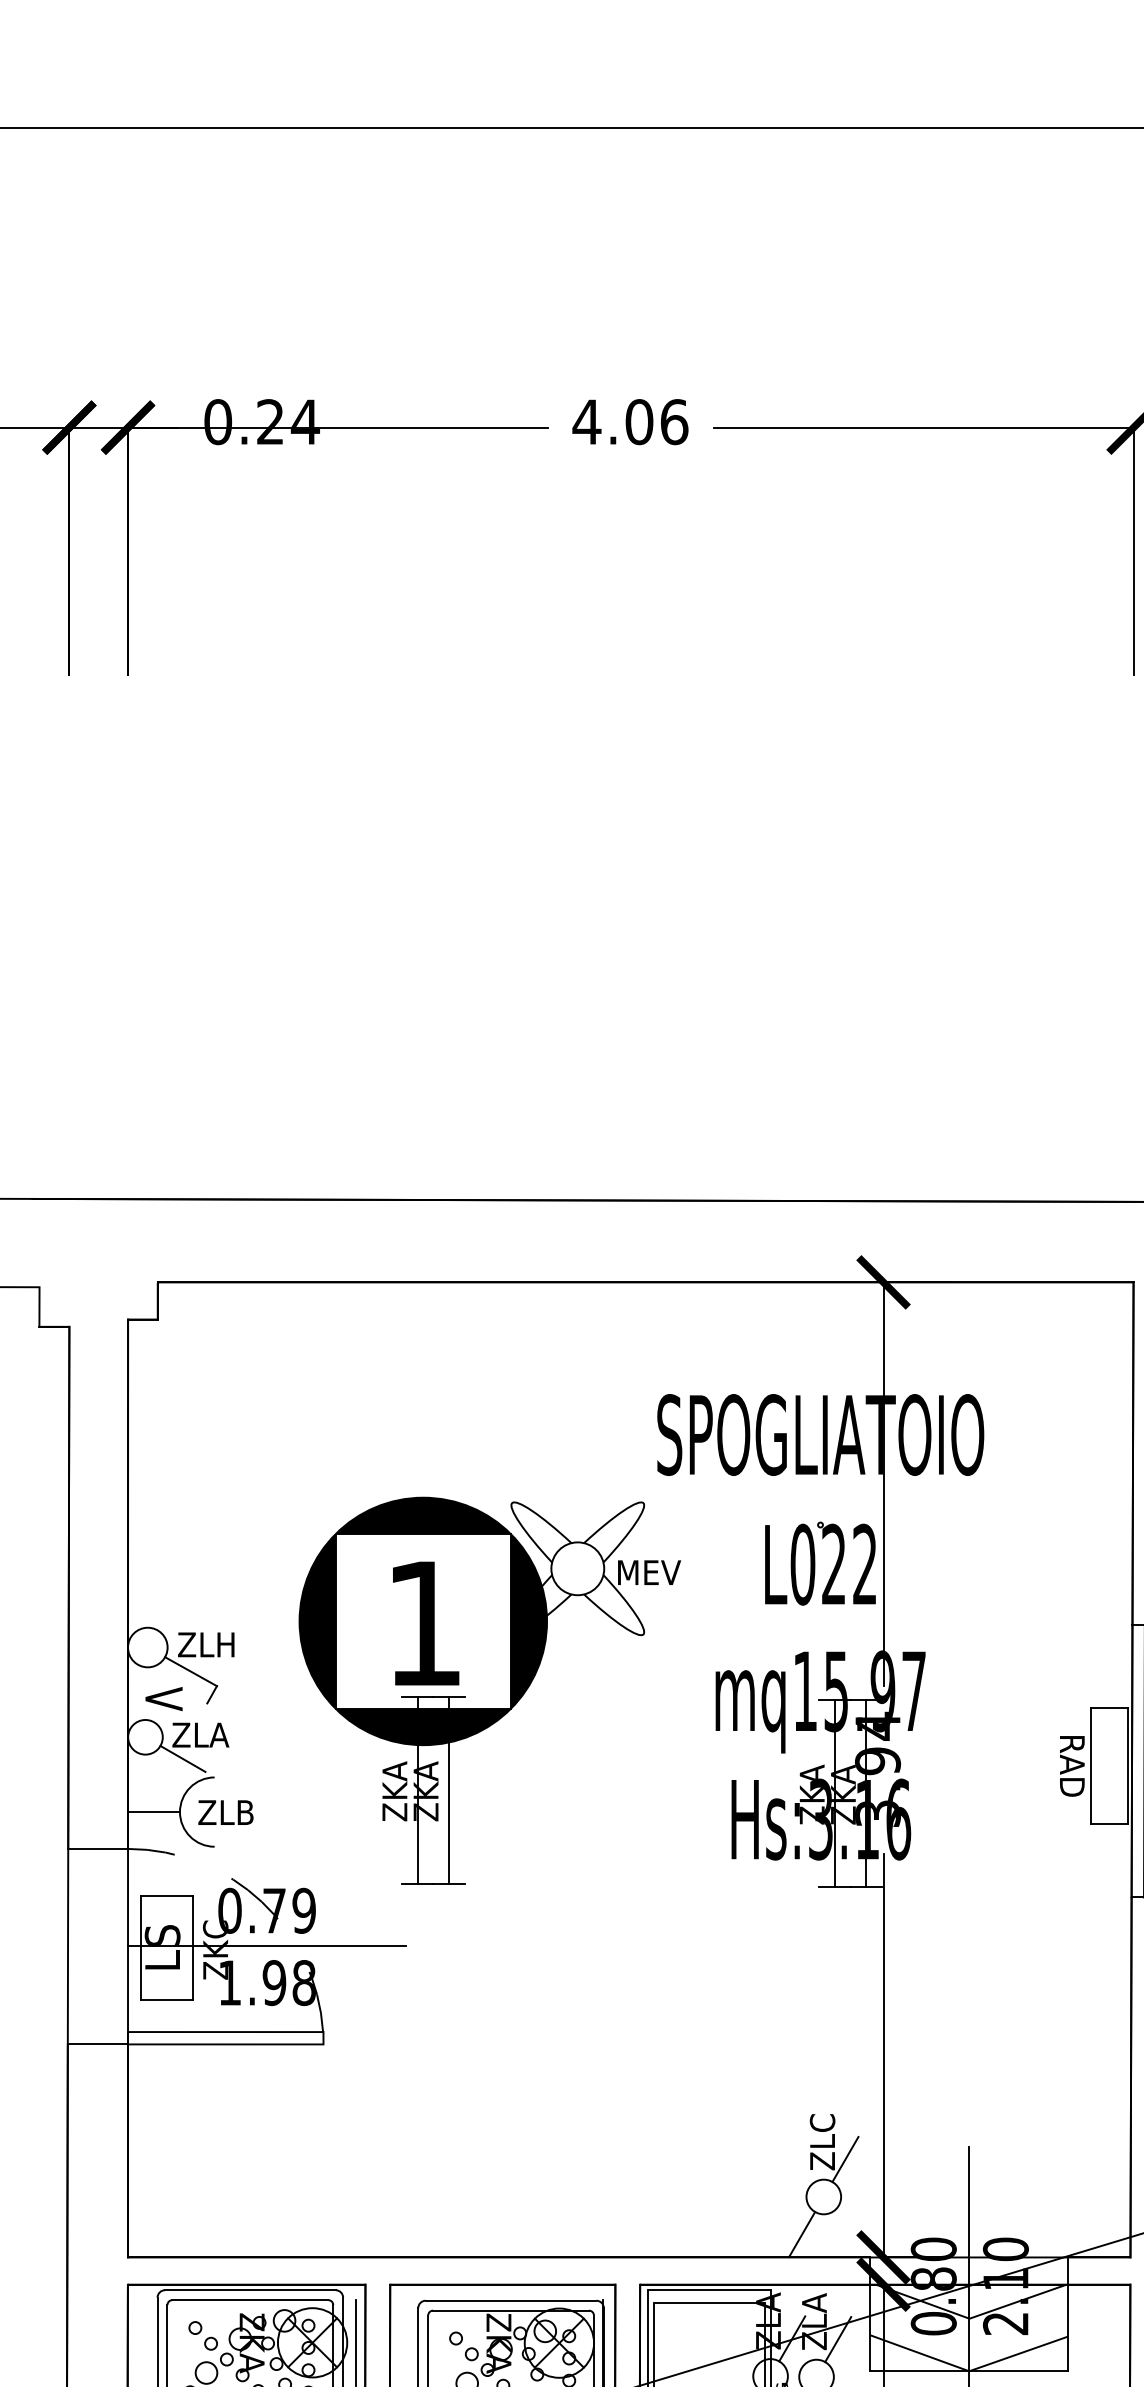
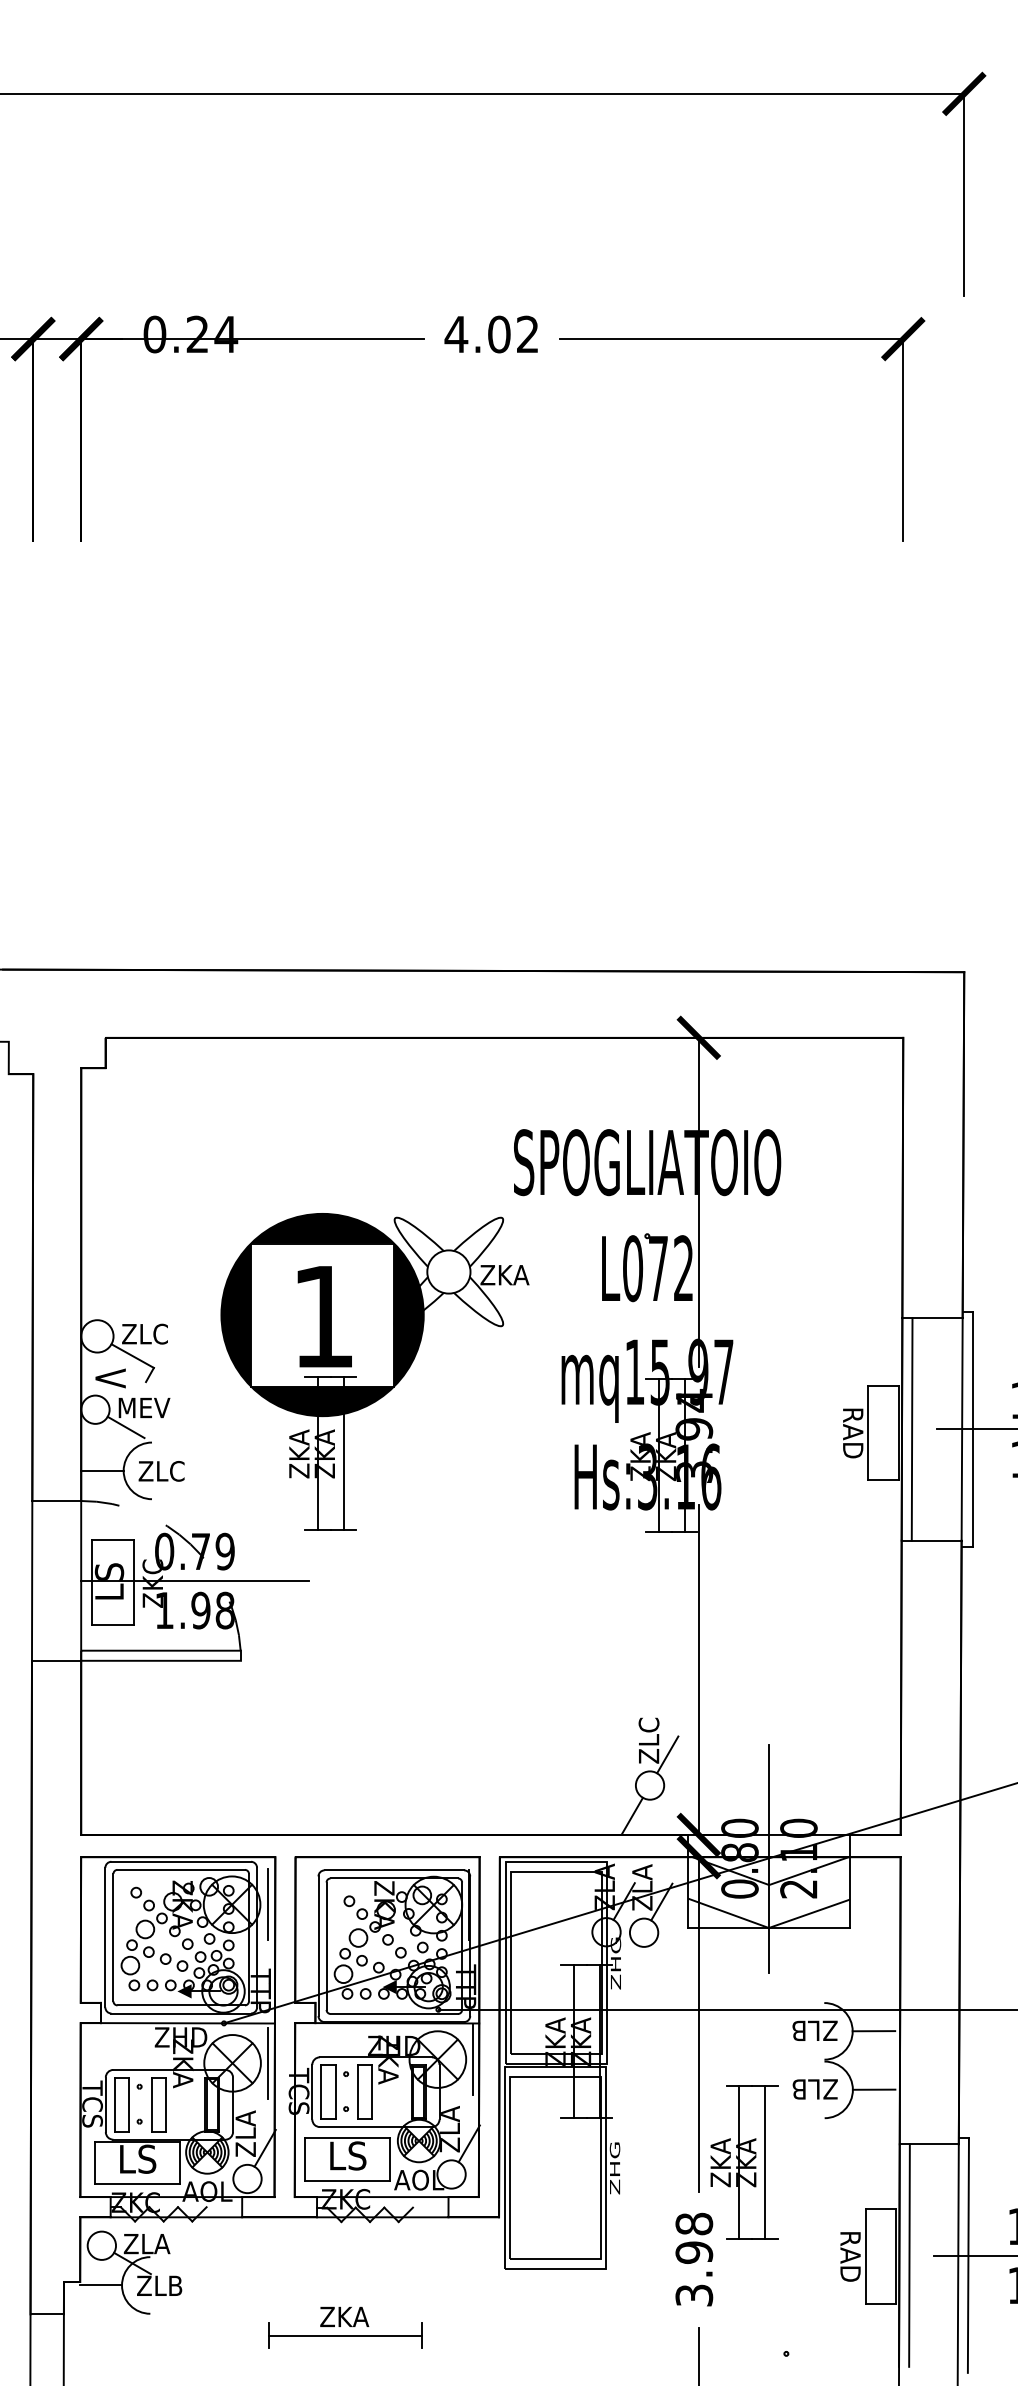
text: (673, 422) -> (527, 334), 4.06 -> 4.02
text: (832, 1563) -> (657, 1267), L022 -> L072
text: (648, 1573) -> (506, 1275), MEV -> ZKA
text: (225, 1644) -> (160, 1333), ZLH -> ZLC
text: (204, 1734) -> (143, 1407), ZLA -> MEV
text: (245, 1812) -> (177, 1471), ZLB -> ZLC

